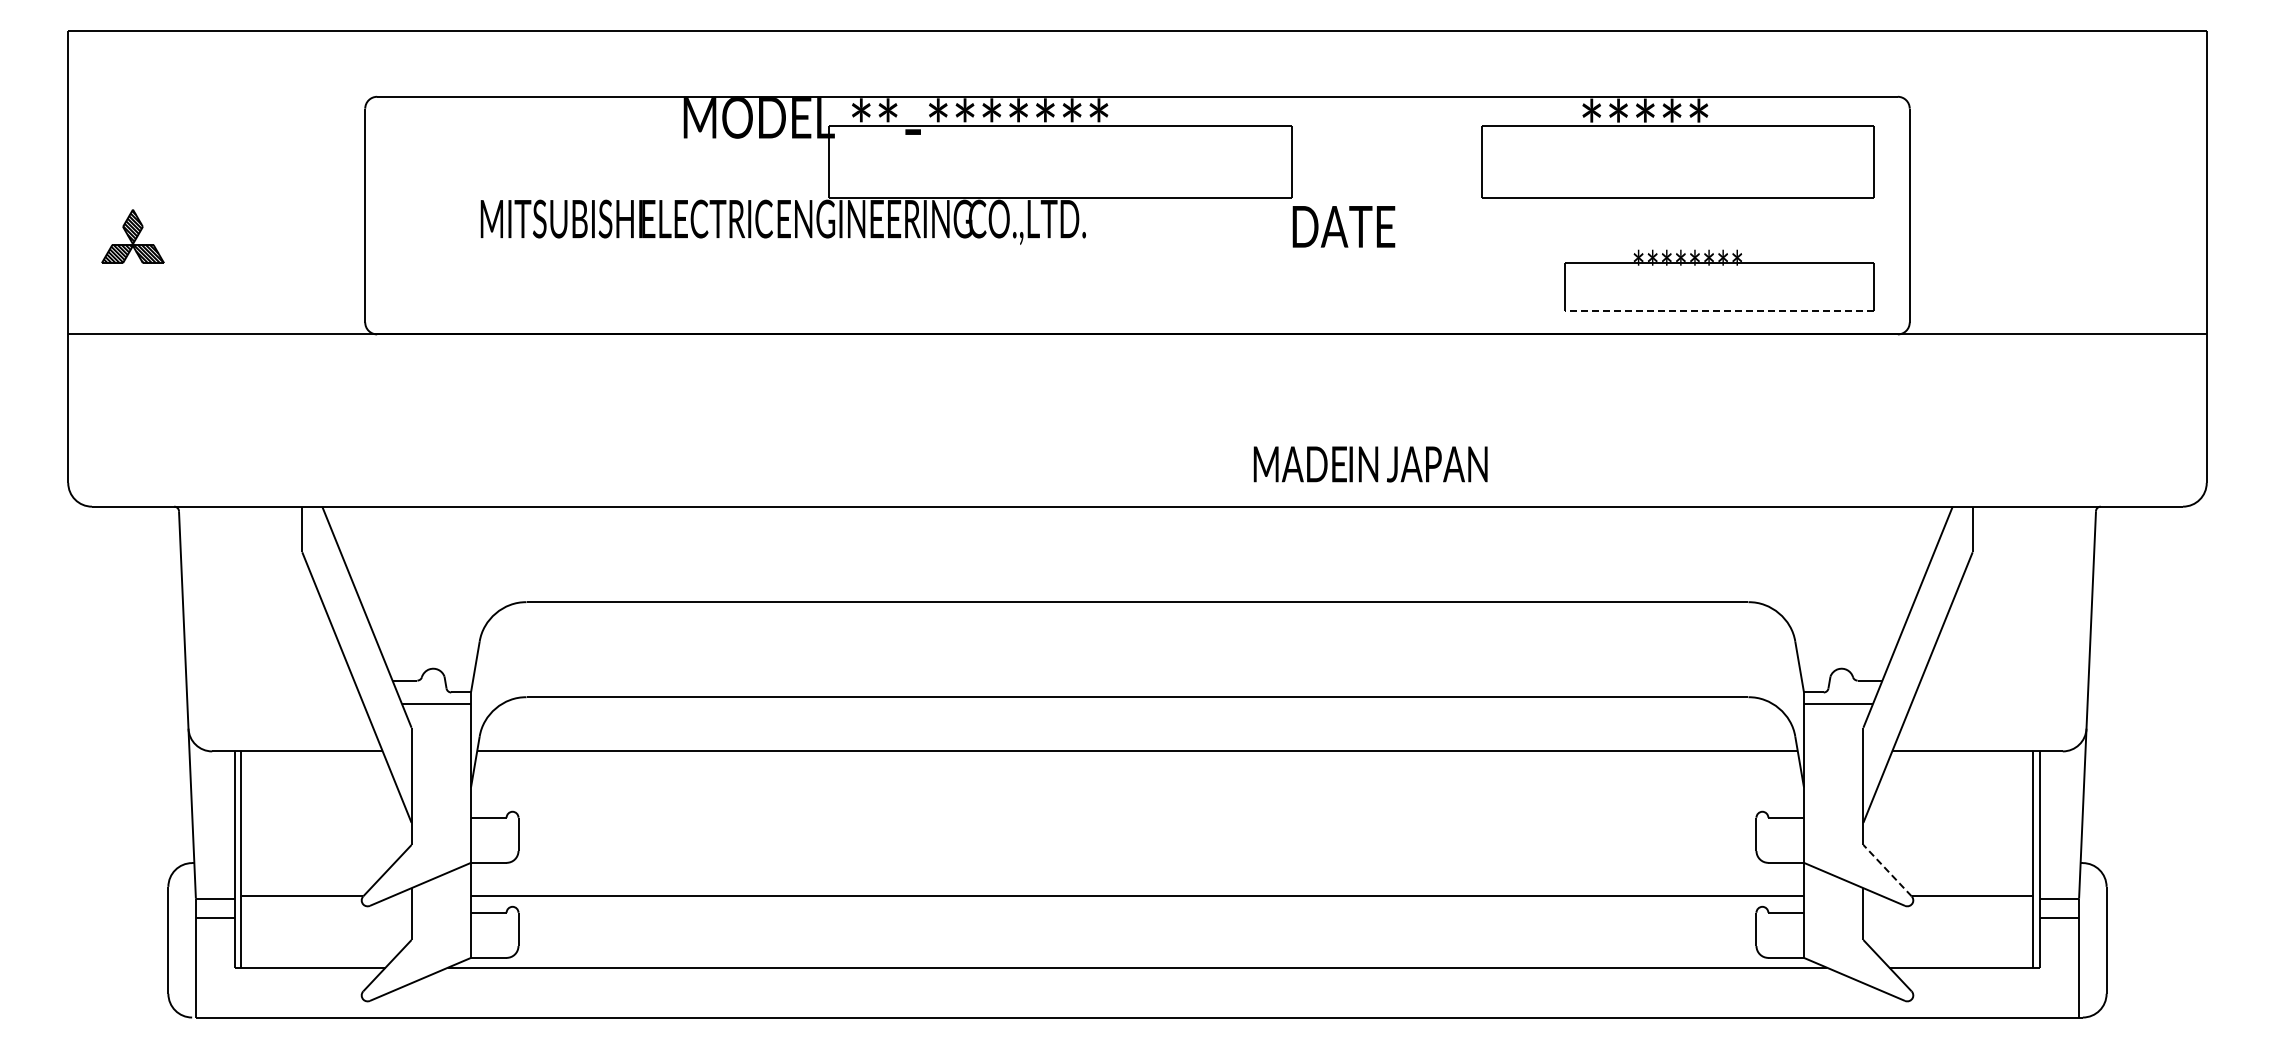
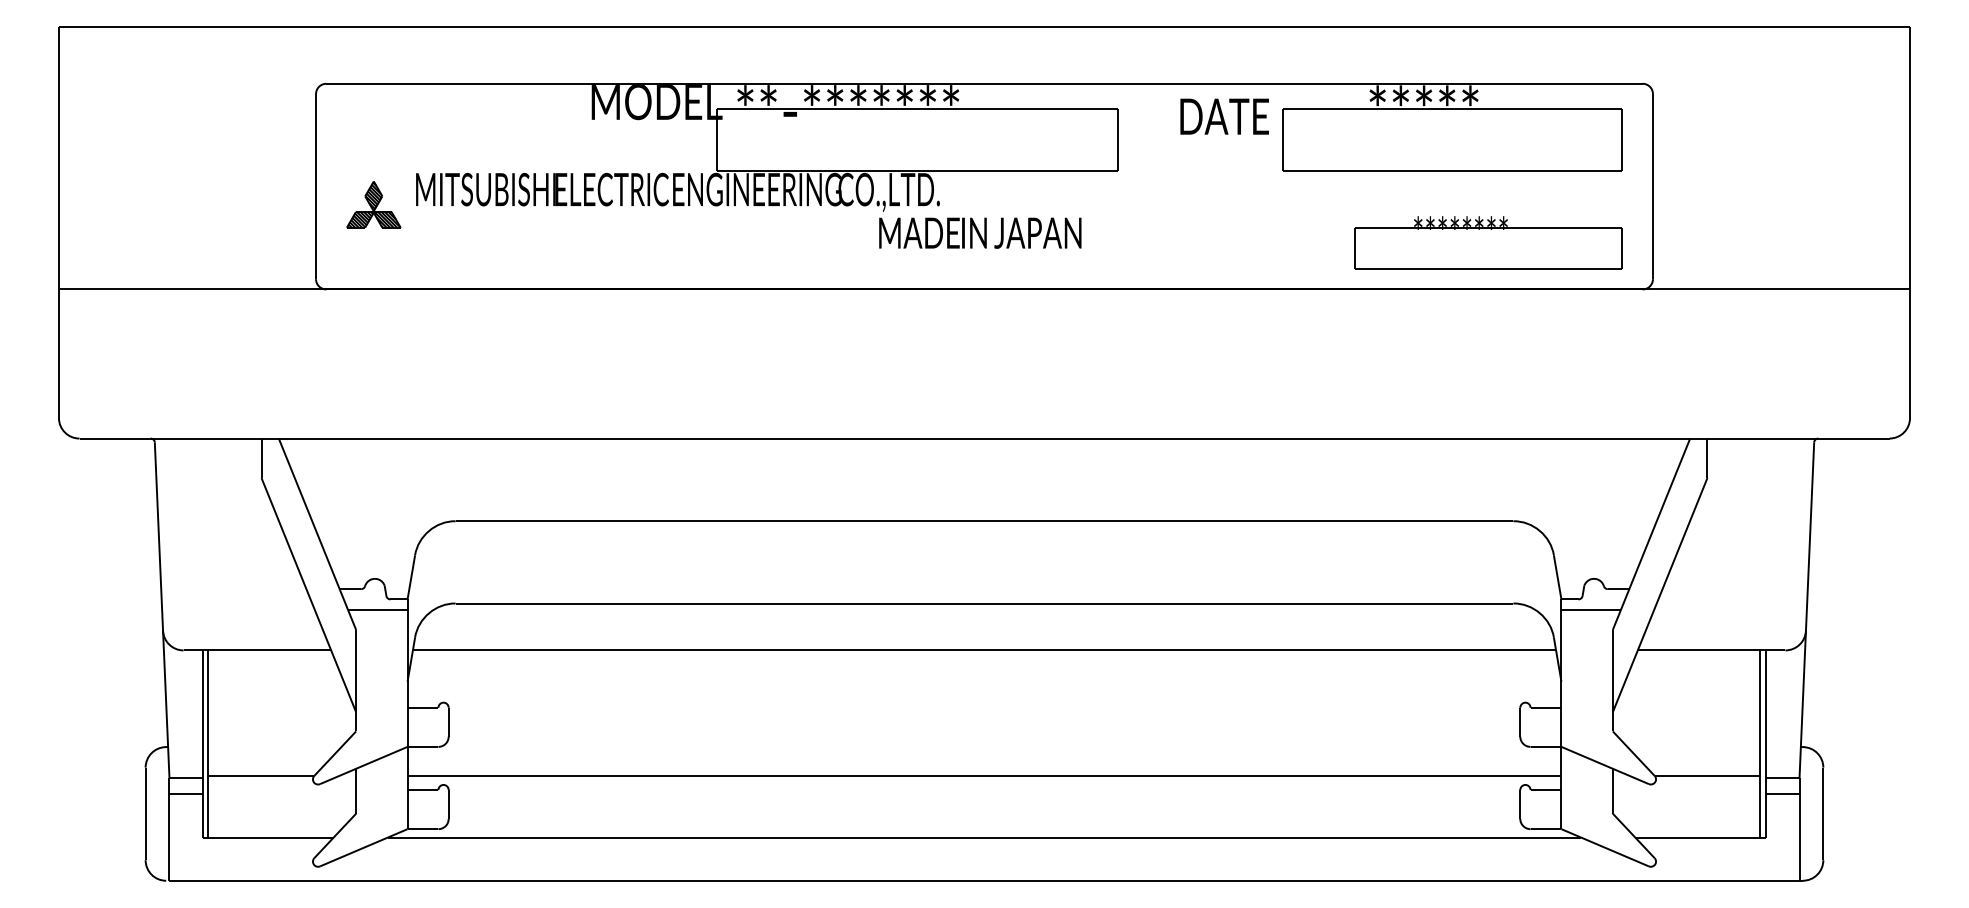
text: (1343, 226) -> (1224, 116), moved
part: (132, 236) -> (373, 204), moved
line: (1719, 310) -> (1488, 268), dashed -> solid
text: (1370, 464) -> (980, 233), moved
line: (1887, 870) -> (1633, 753), dashed -> solid

